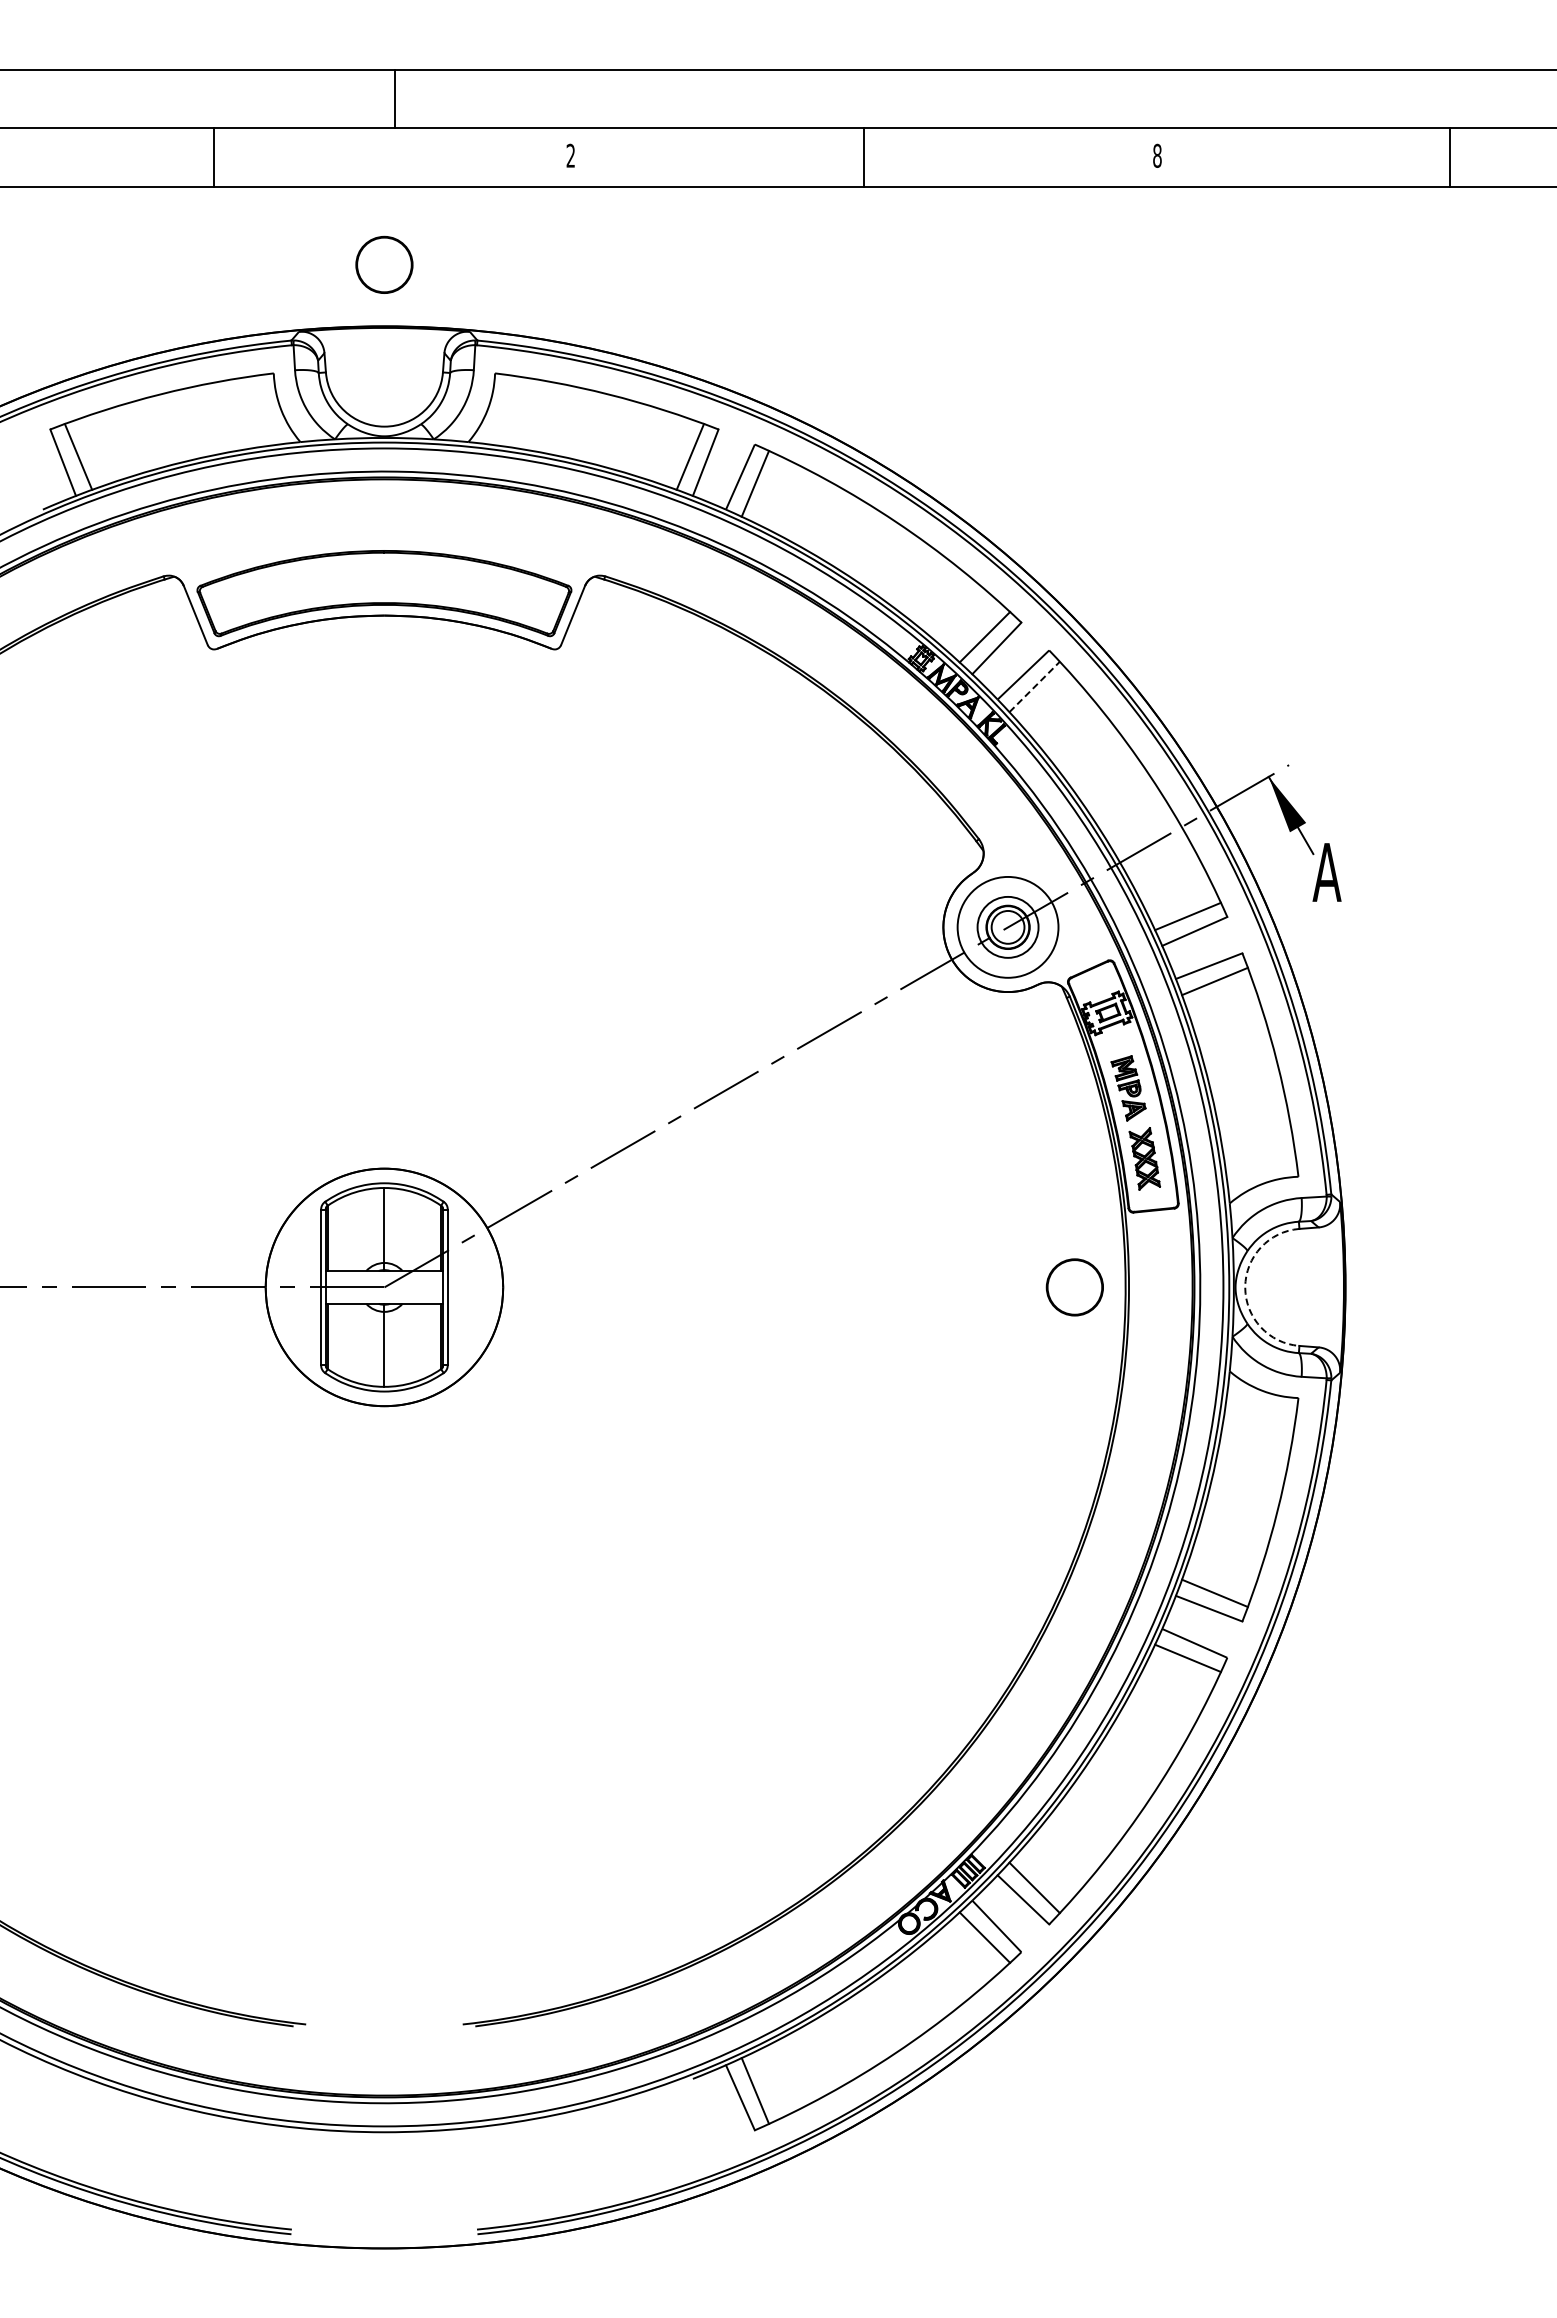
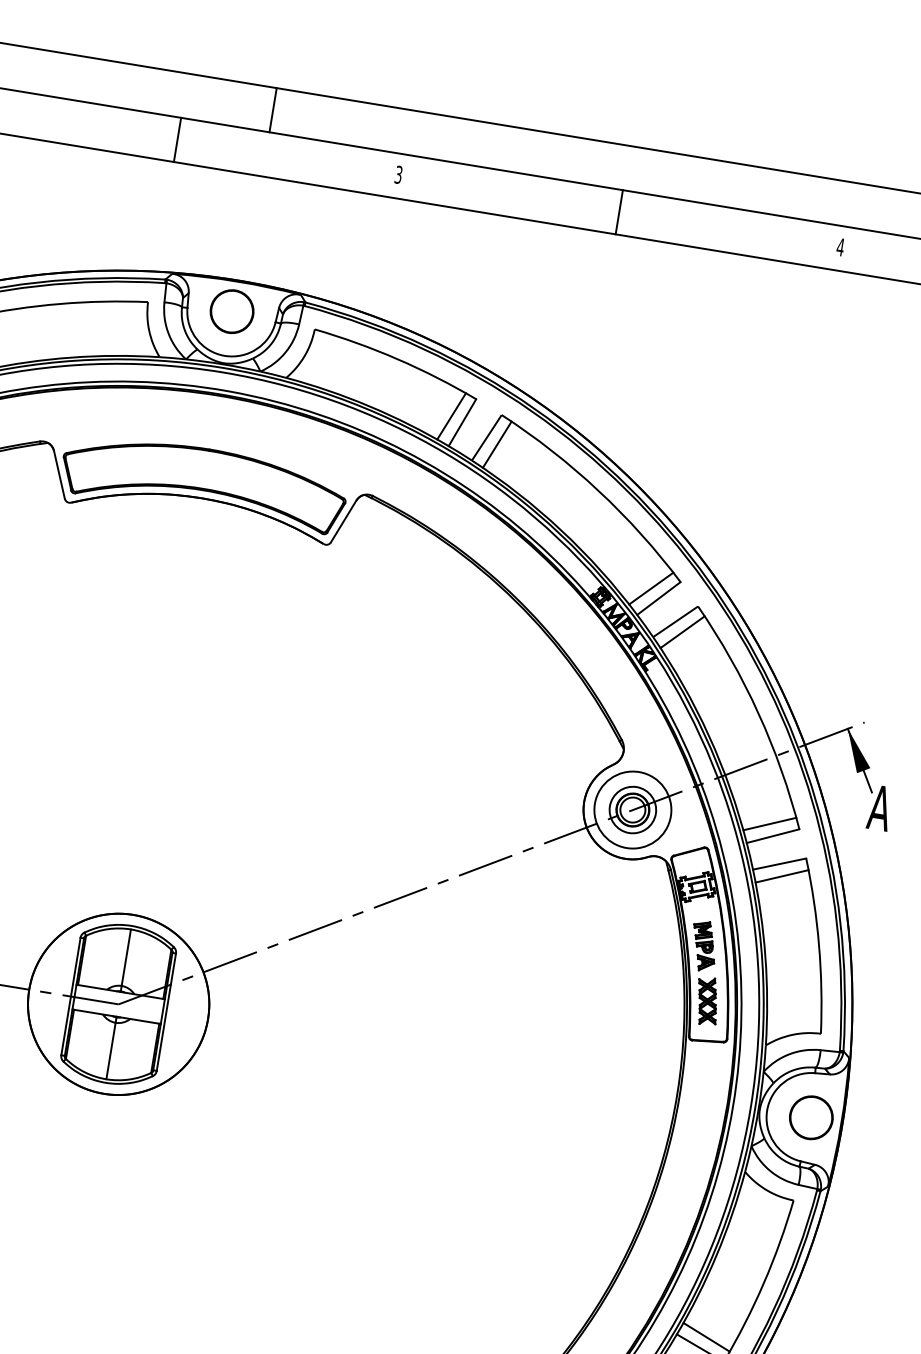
text: (570, 155) -> (398, 174), 2 -> 3
text: (1156, 155) -> (839, 246), 8 -> 4
line: (213, 157) -> (177, 139), moved
circle: (384, 264) -> (232, 311), moved
line: (1034, 686) -> (682, 631), dashed -> solid
circle: (1074, 1287) -> (811, 1117), moved
arc: (1245, 1287) -> (767, 1110), dashed -> solid

